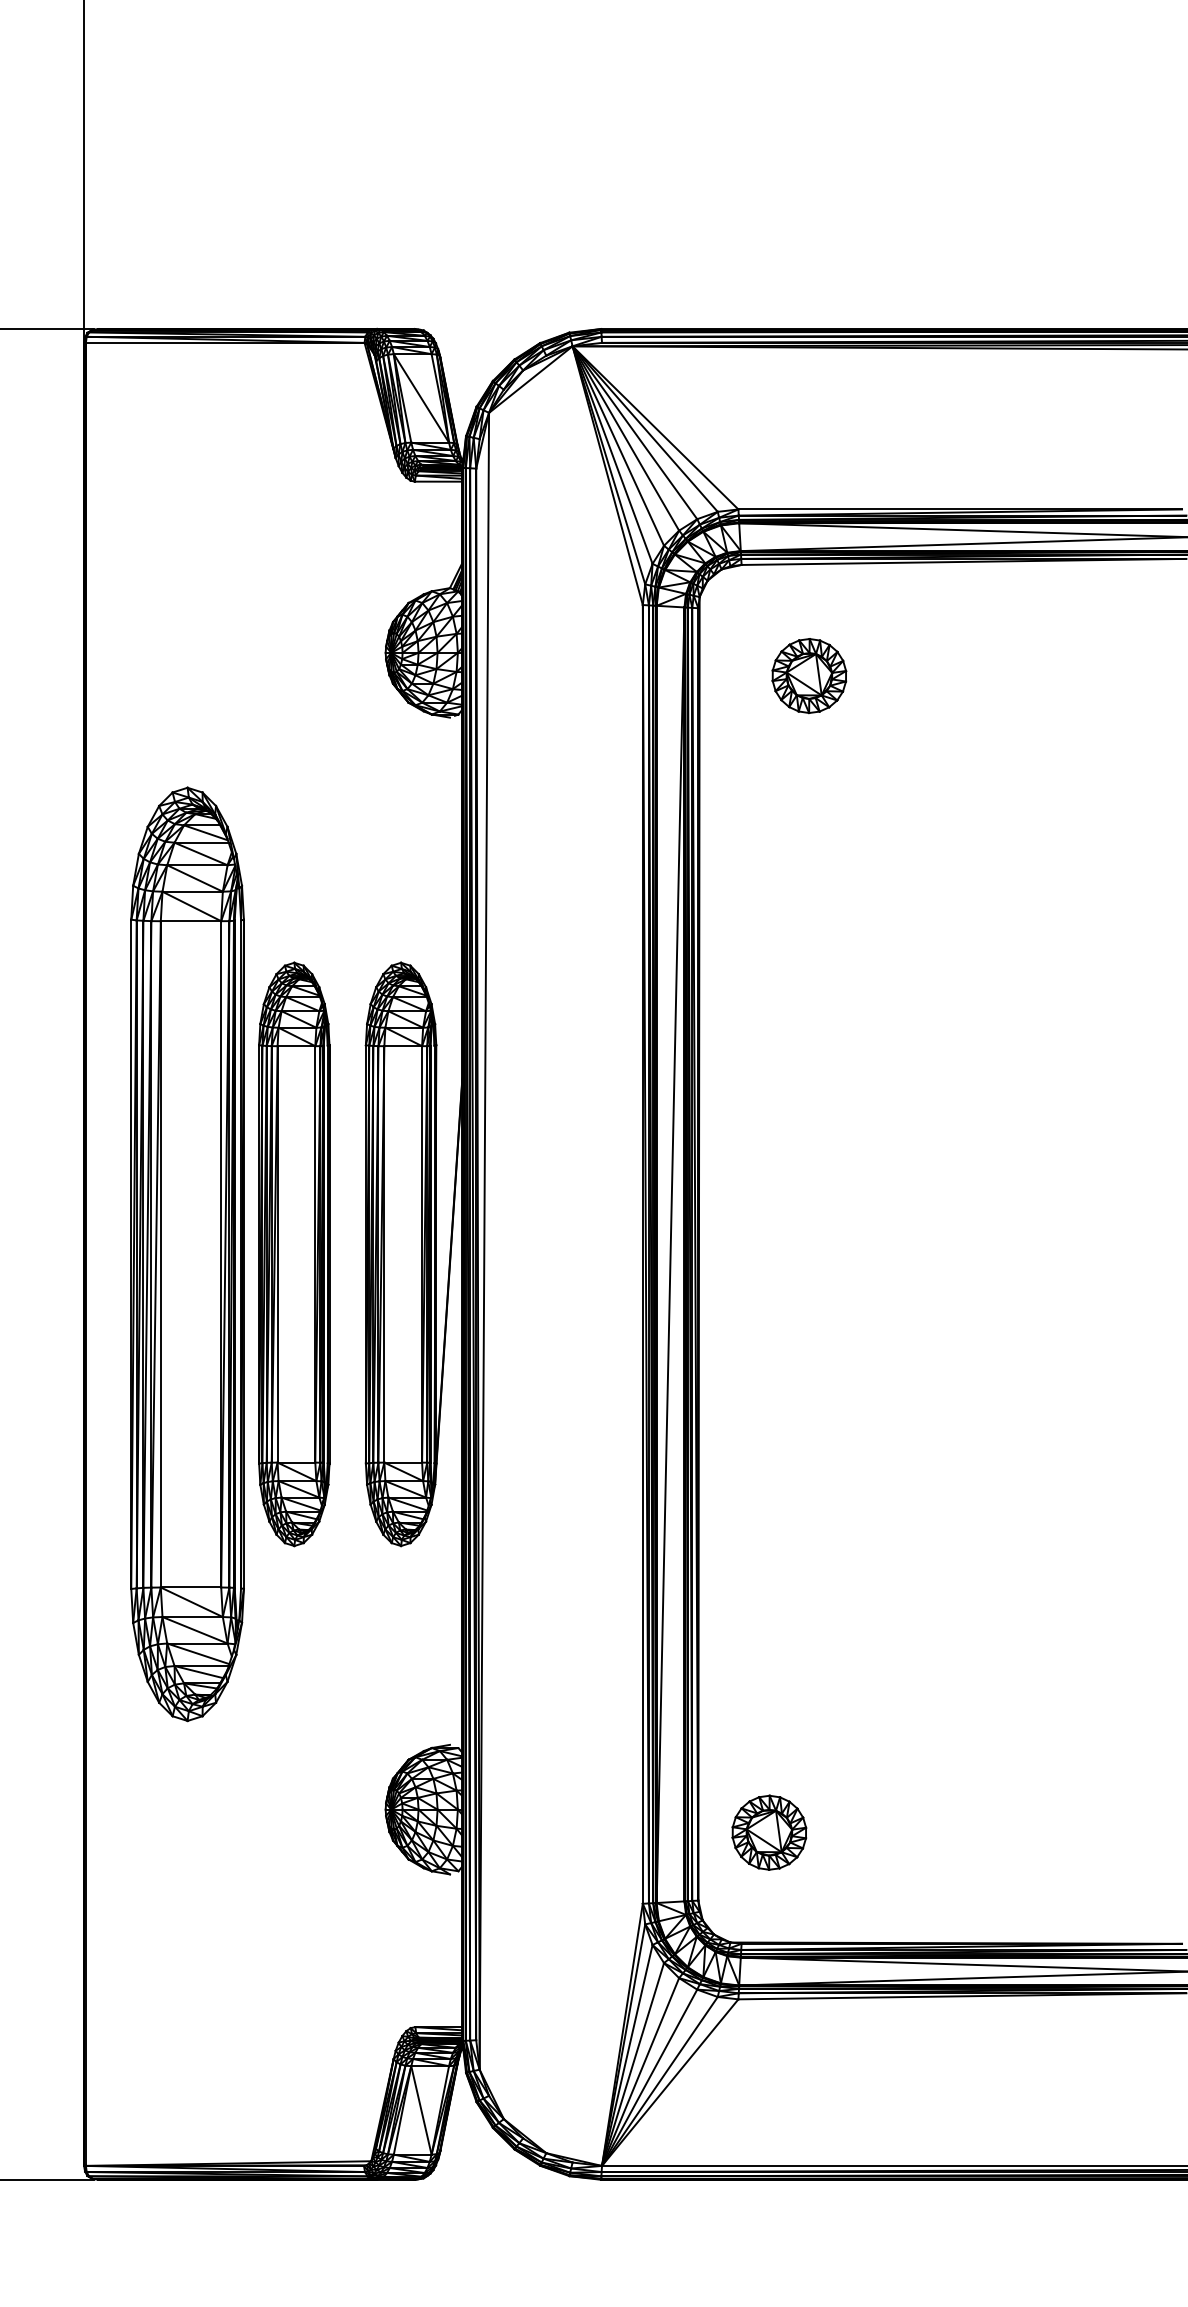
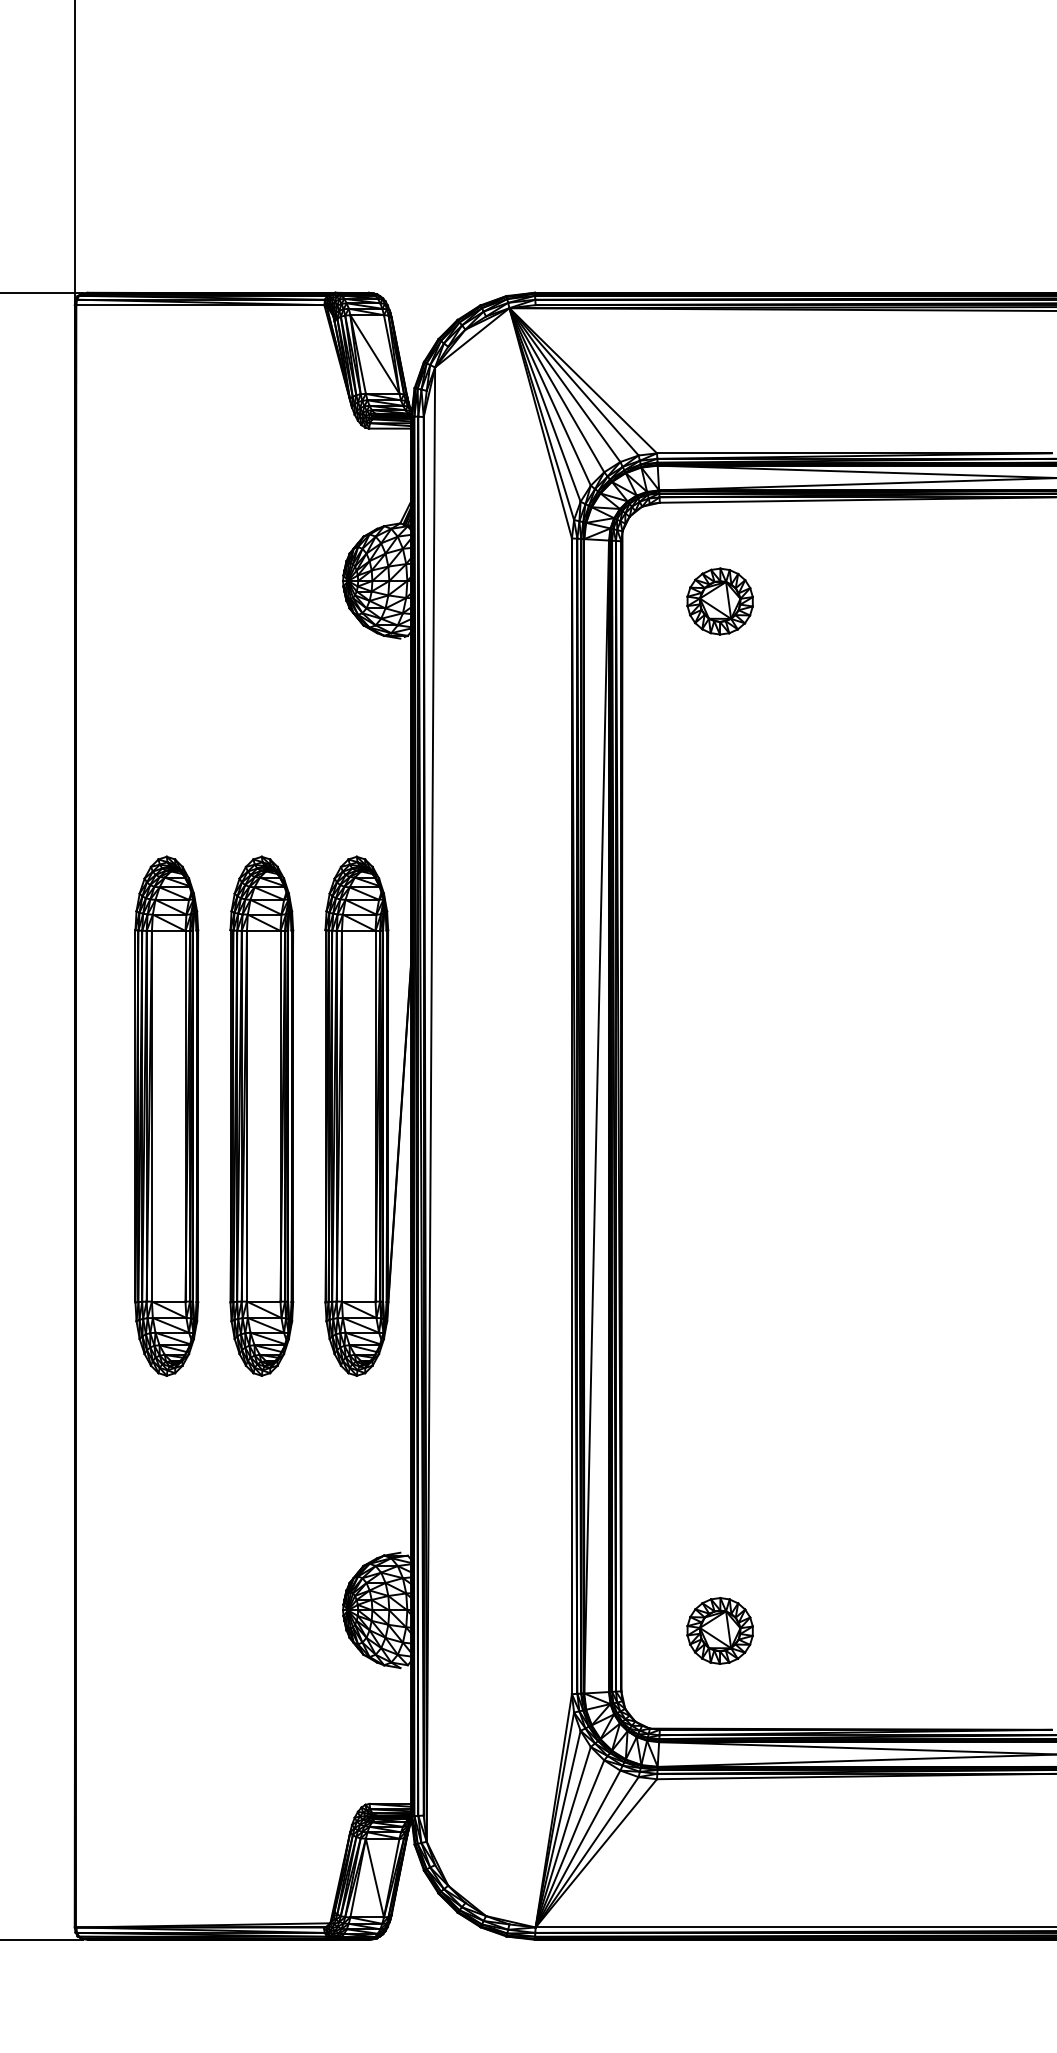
part: (187, 1254) -> (166, 1116), size x0.62
part: (769, 1832) -> (720, 1630), moved

